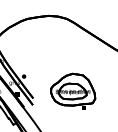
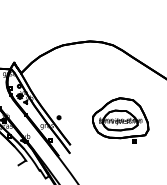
part: (73, 91) -> (120, 120), moved

